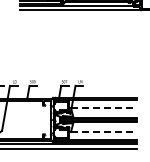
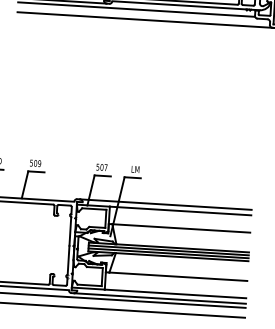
line: (103, 108) -> (180, 228), dashed -> solid
line: (103, 131) -> (177, 276), dashed -> solid

